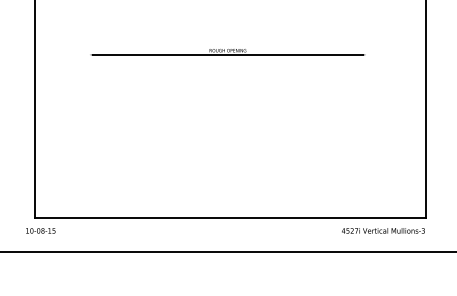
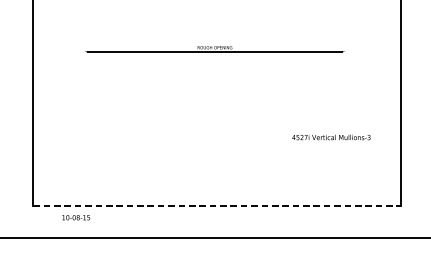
line: (230, 218) -> (217, 205), solid -> dashed
text: (40, 230) -> (75, 217), moved
text: (383, 230) -> (331, 137), moved

